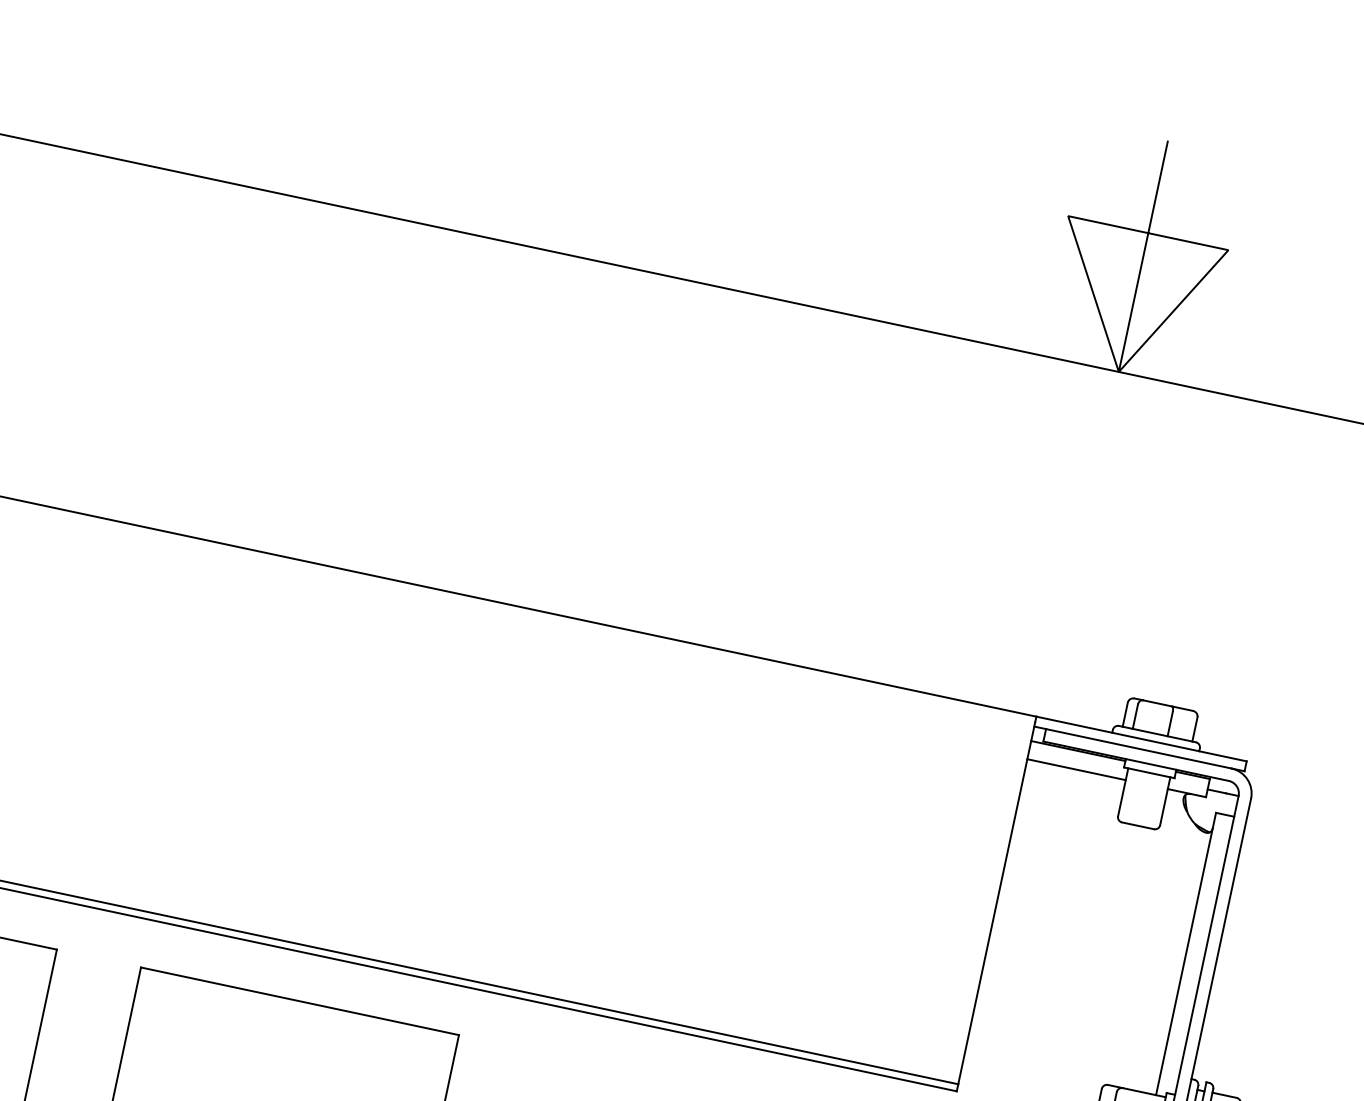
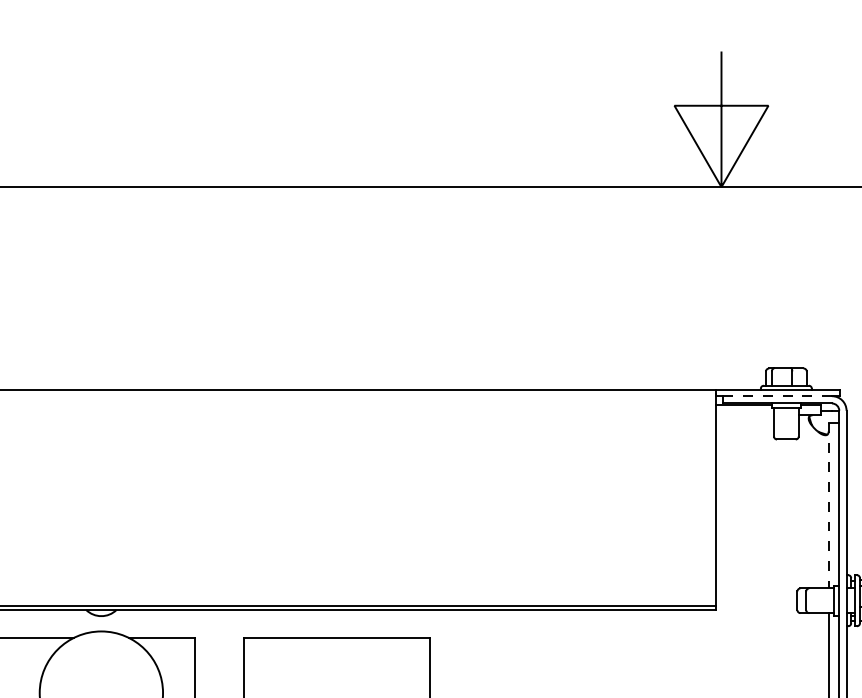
line: (1138, 749) -> (777, 396), solid -> dashed
line: (1076, 770) -> (745, 415), removed
line: (1185, 953) -> (828, 505), solid -> dashed

